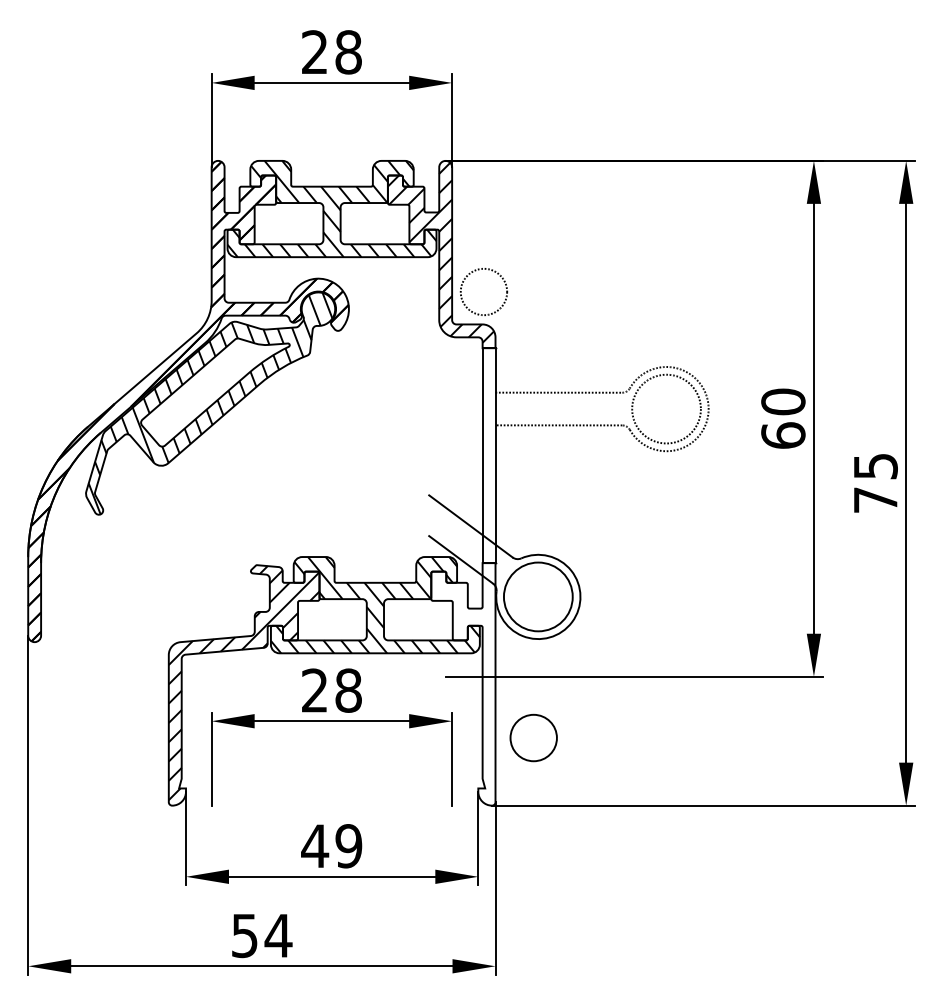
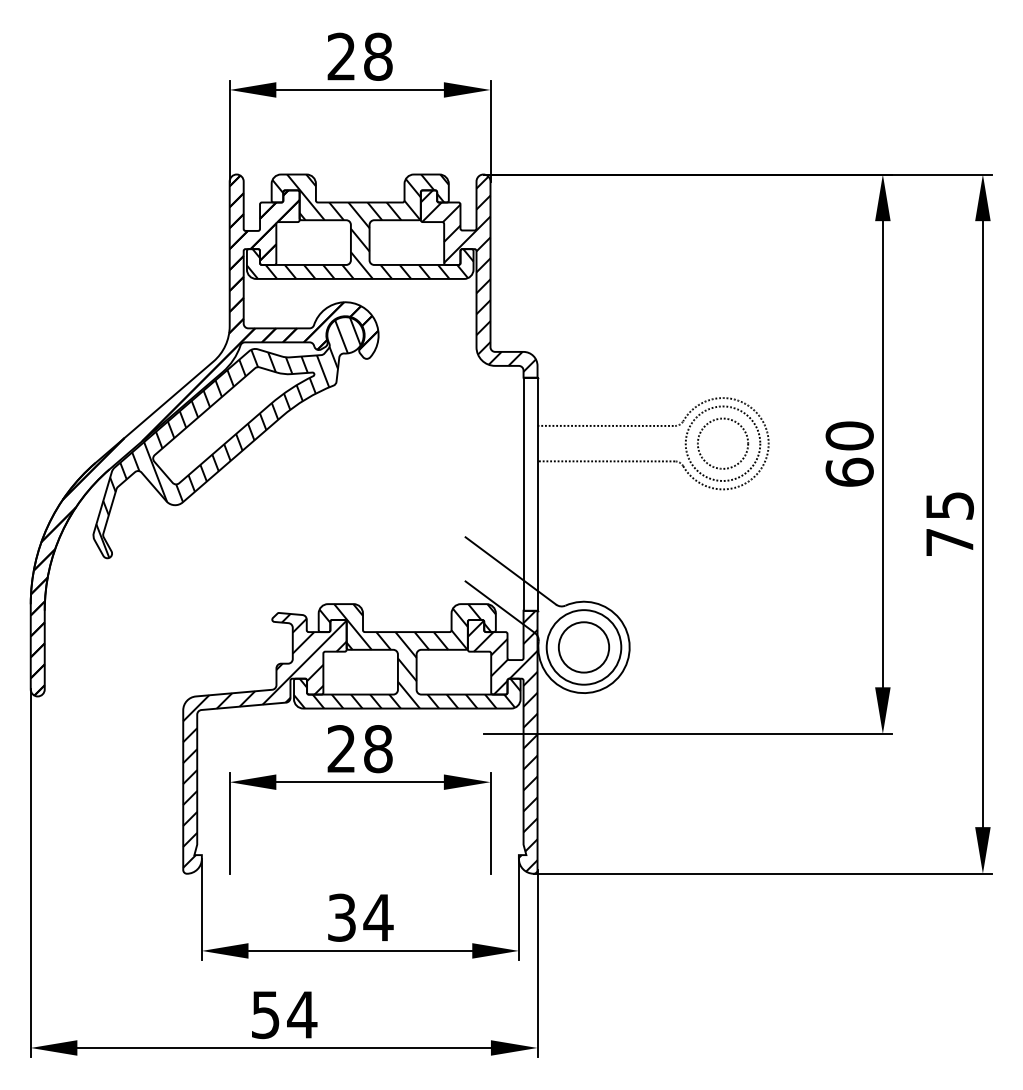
circle: (484, 291) -> (723, 443), moved
hatch: (463, 682) -> (502, 740), added
circle: (534, 738) -> (584, 647), moved
text: (331, 845) -> (359, 917), 49 -> 34

